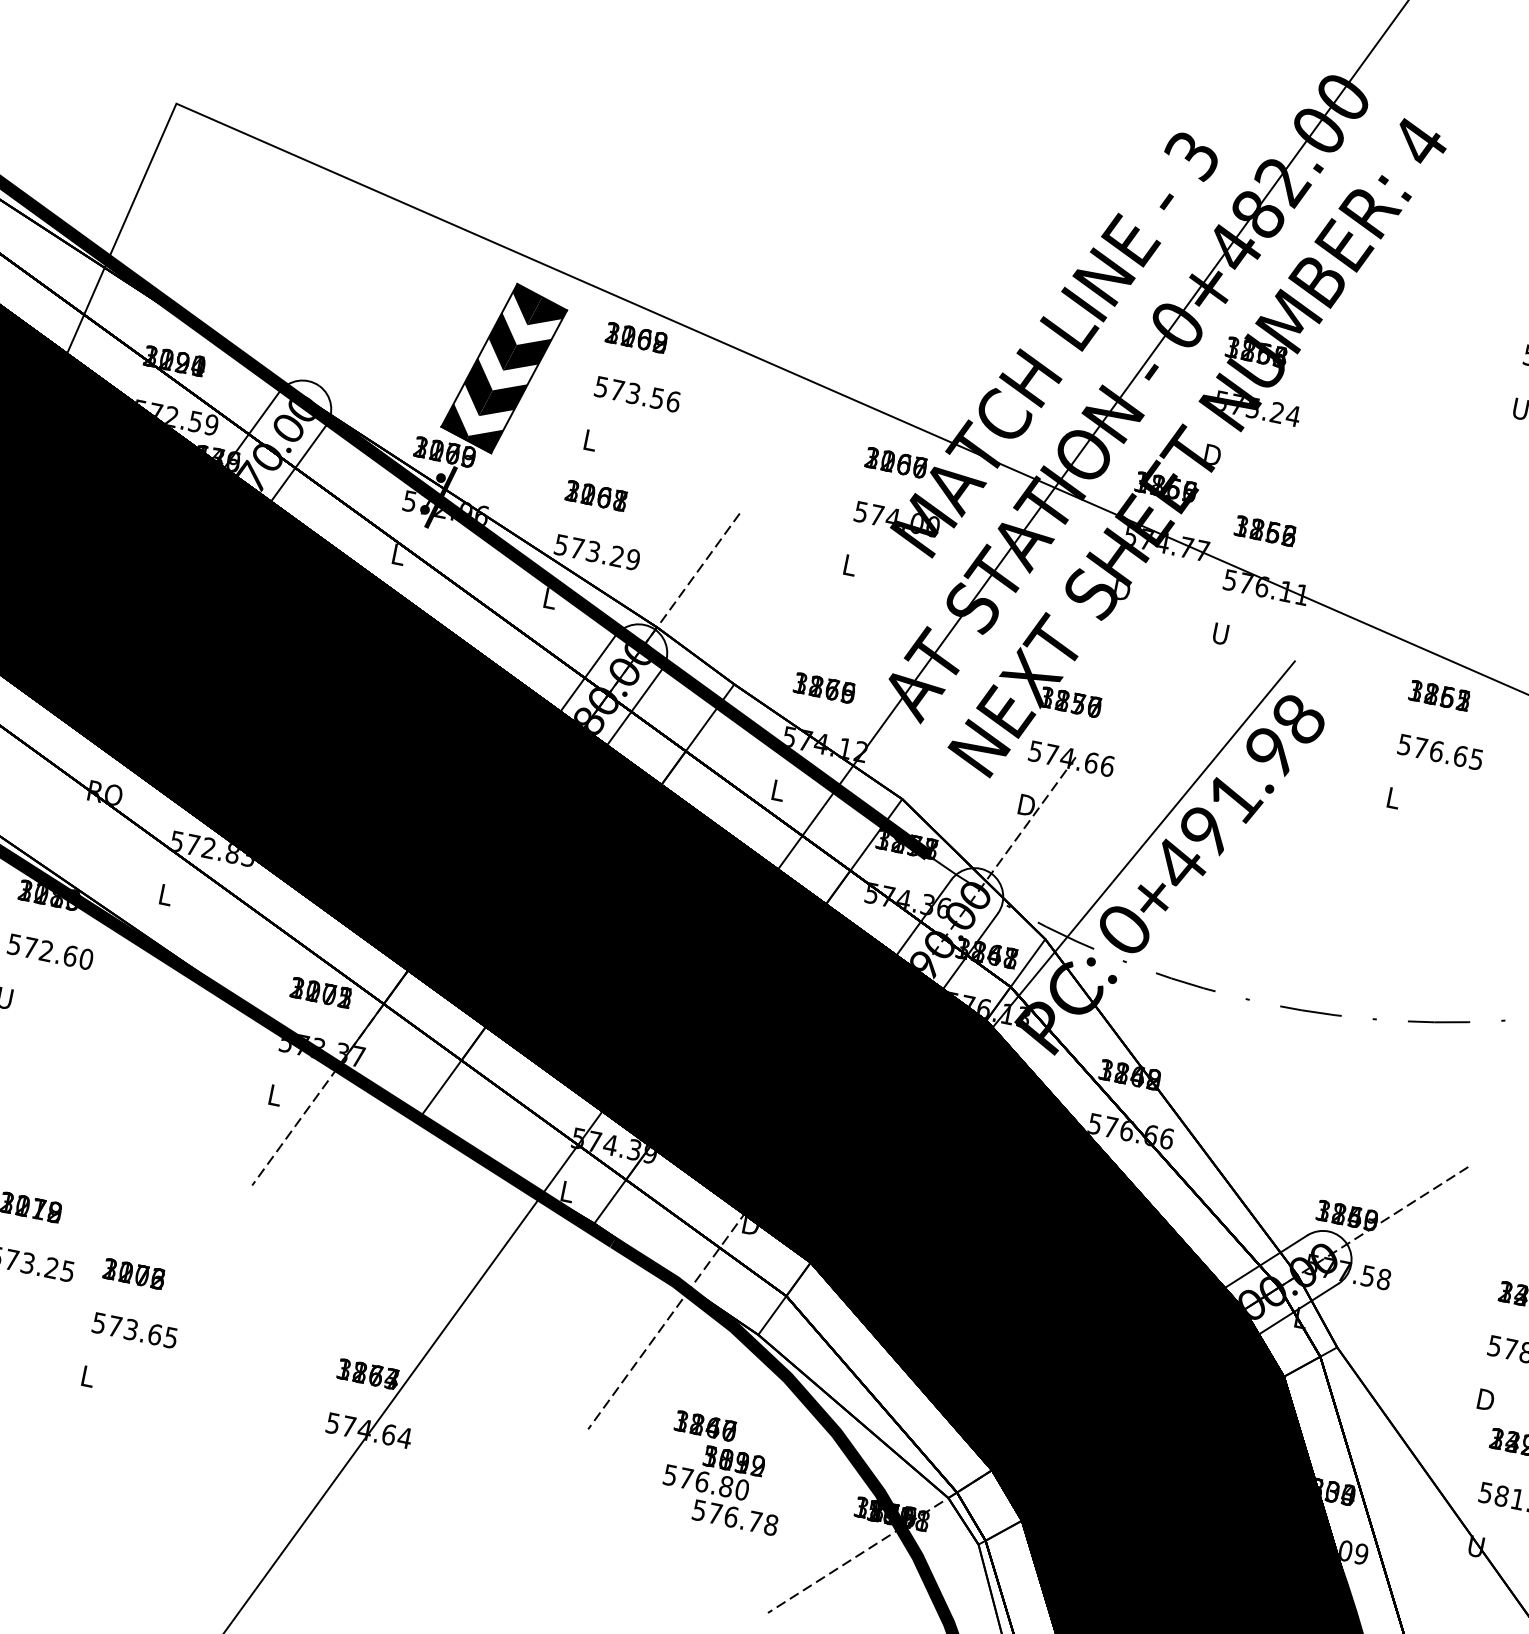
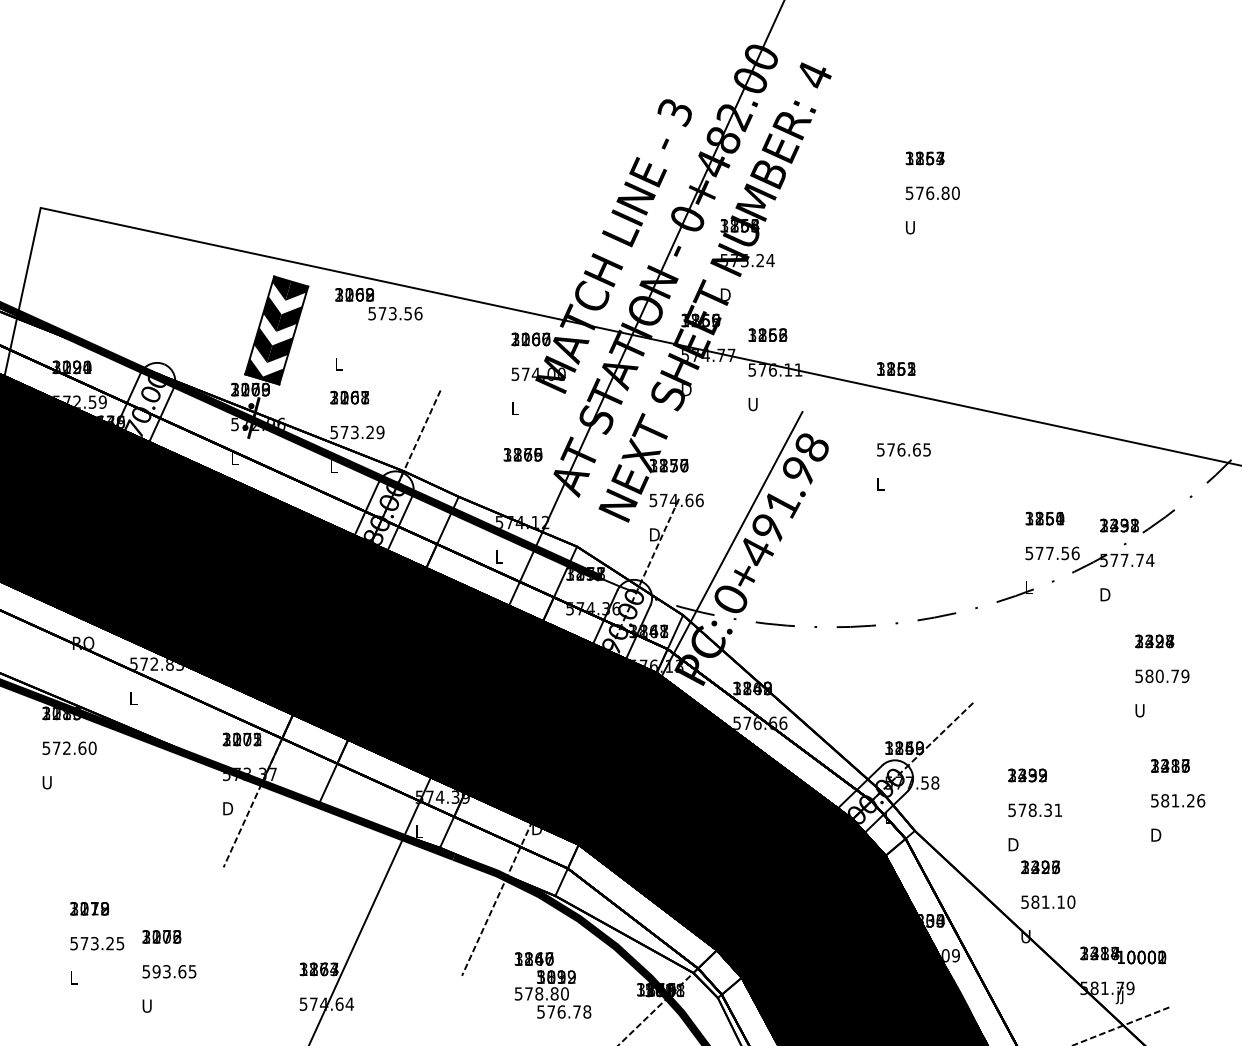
text: (637, 394) -> (395, 313), moved
text: (823, 687) -> (522, 454), moved
text: (1440, 694) -> (896, 368), moved
text: (278, 1095) -> (228, 808), L -> D
text: (115, 1326) -> (156, 971), 573.65 -> 593.65
text: (88, 1375) -> (146, 1005), L -> U
text: (702, 1481) -> (539, 993), 576.80 -> 578.80

